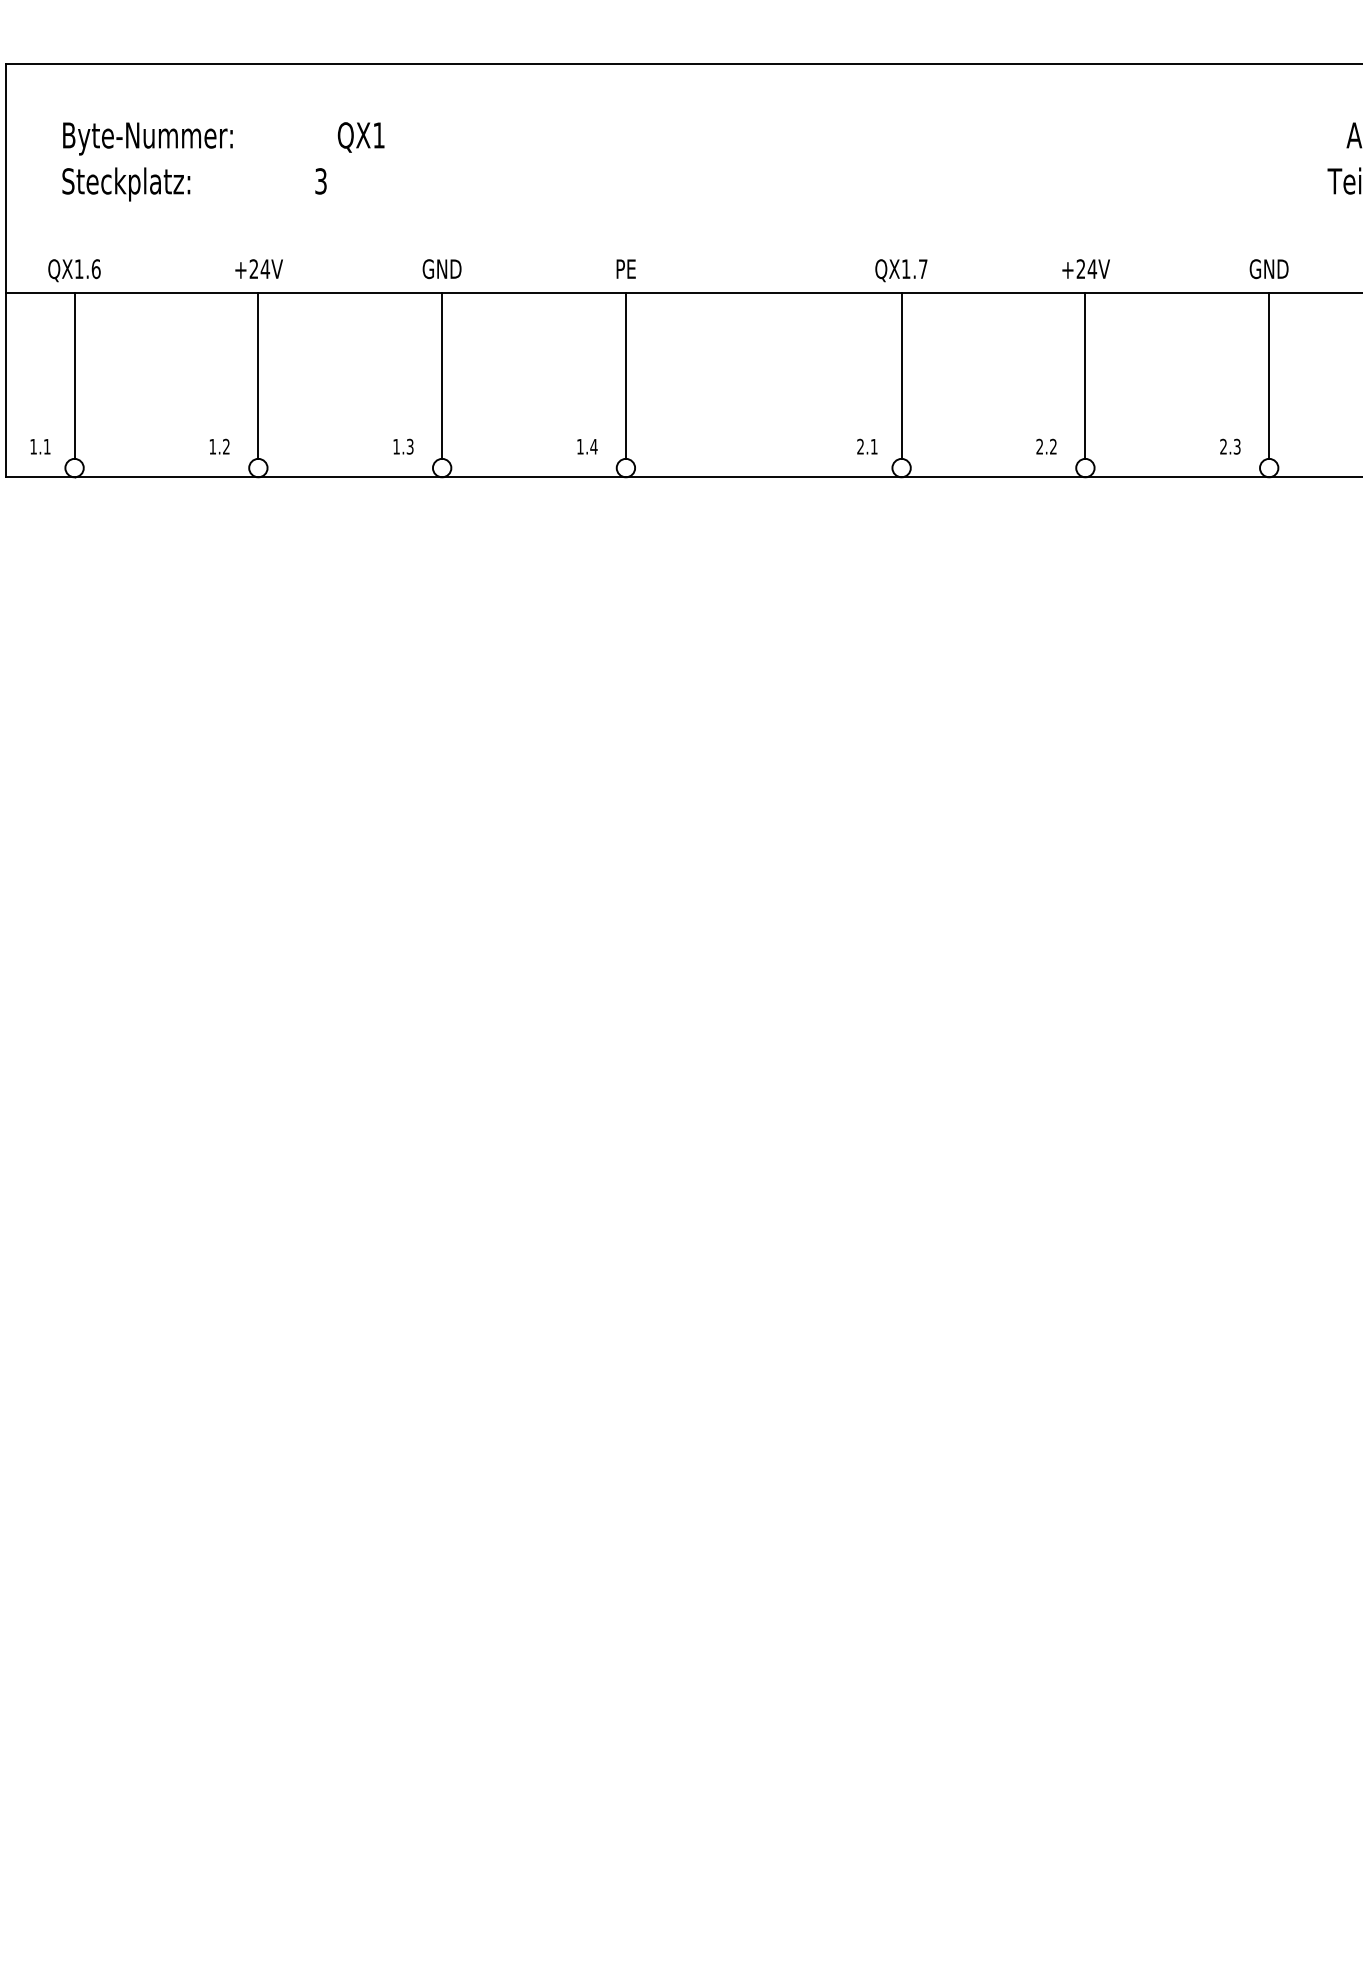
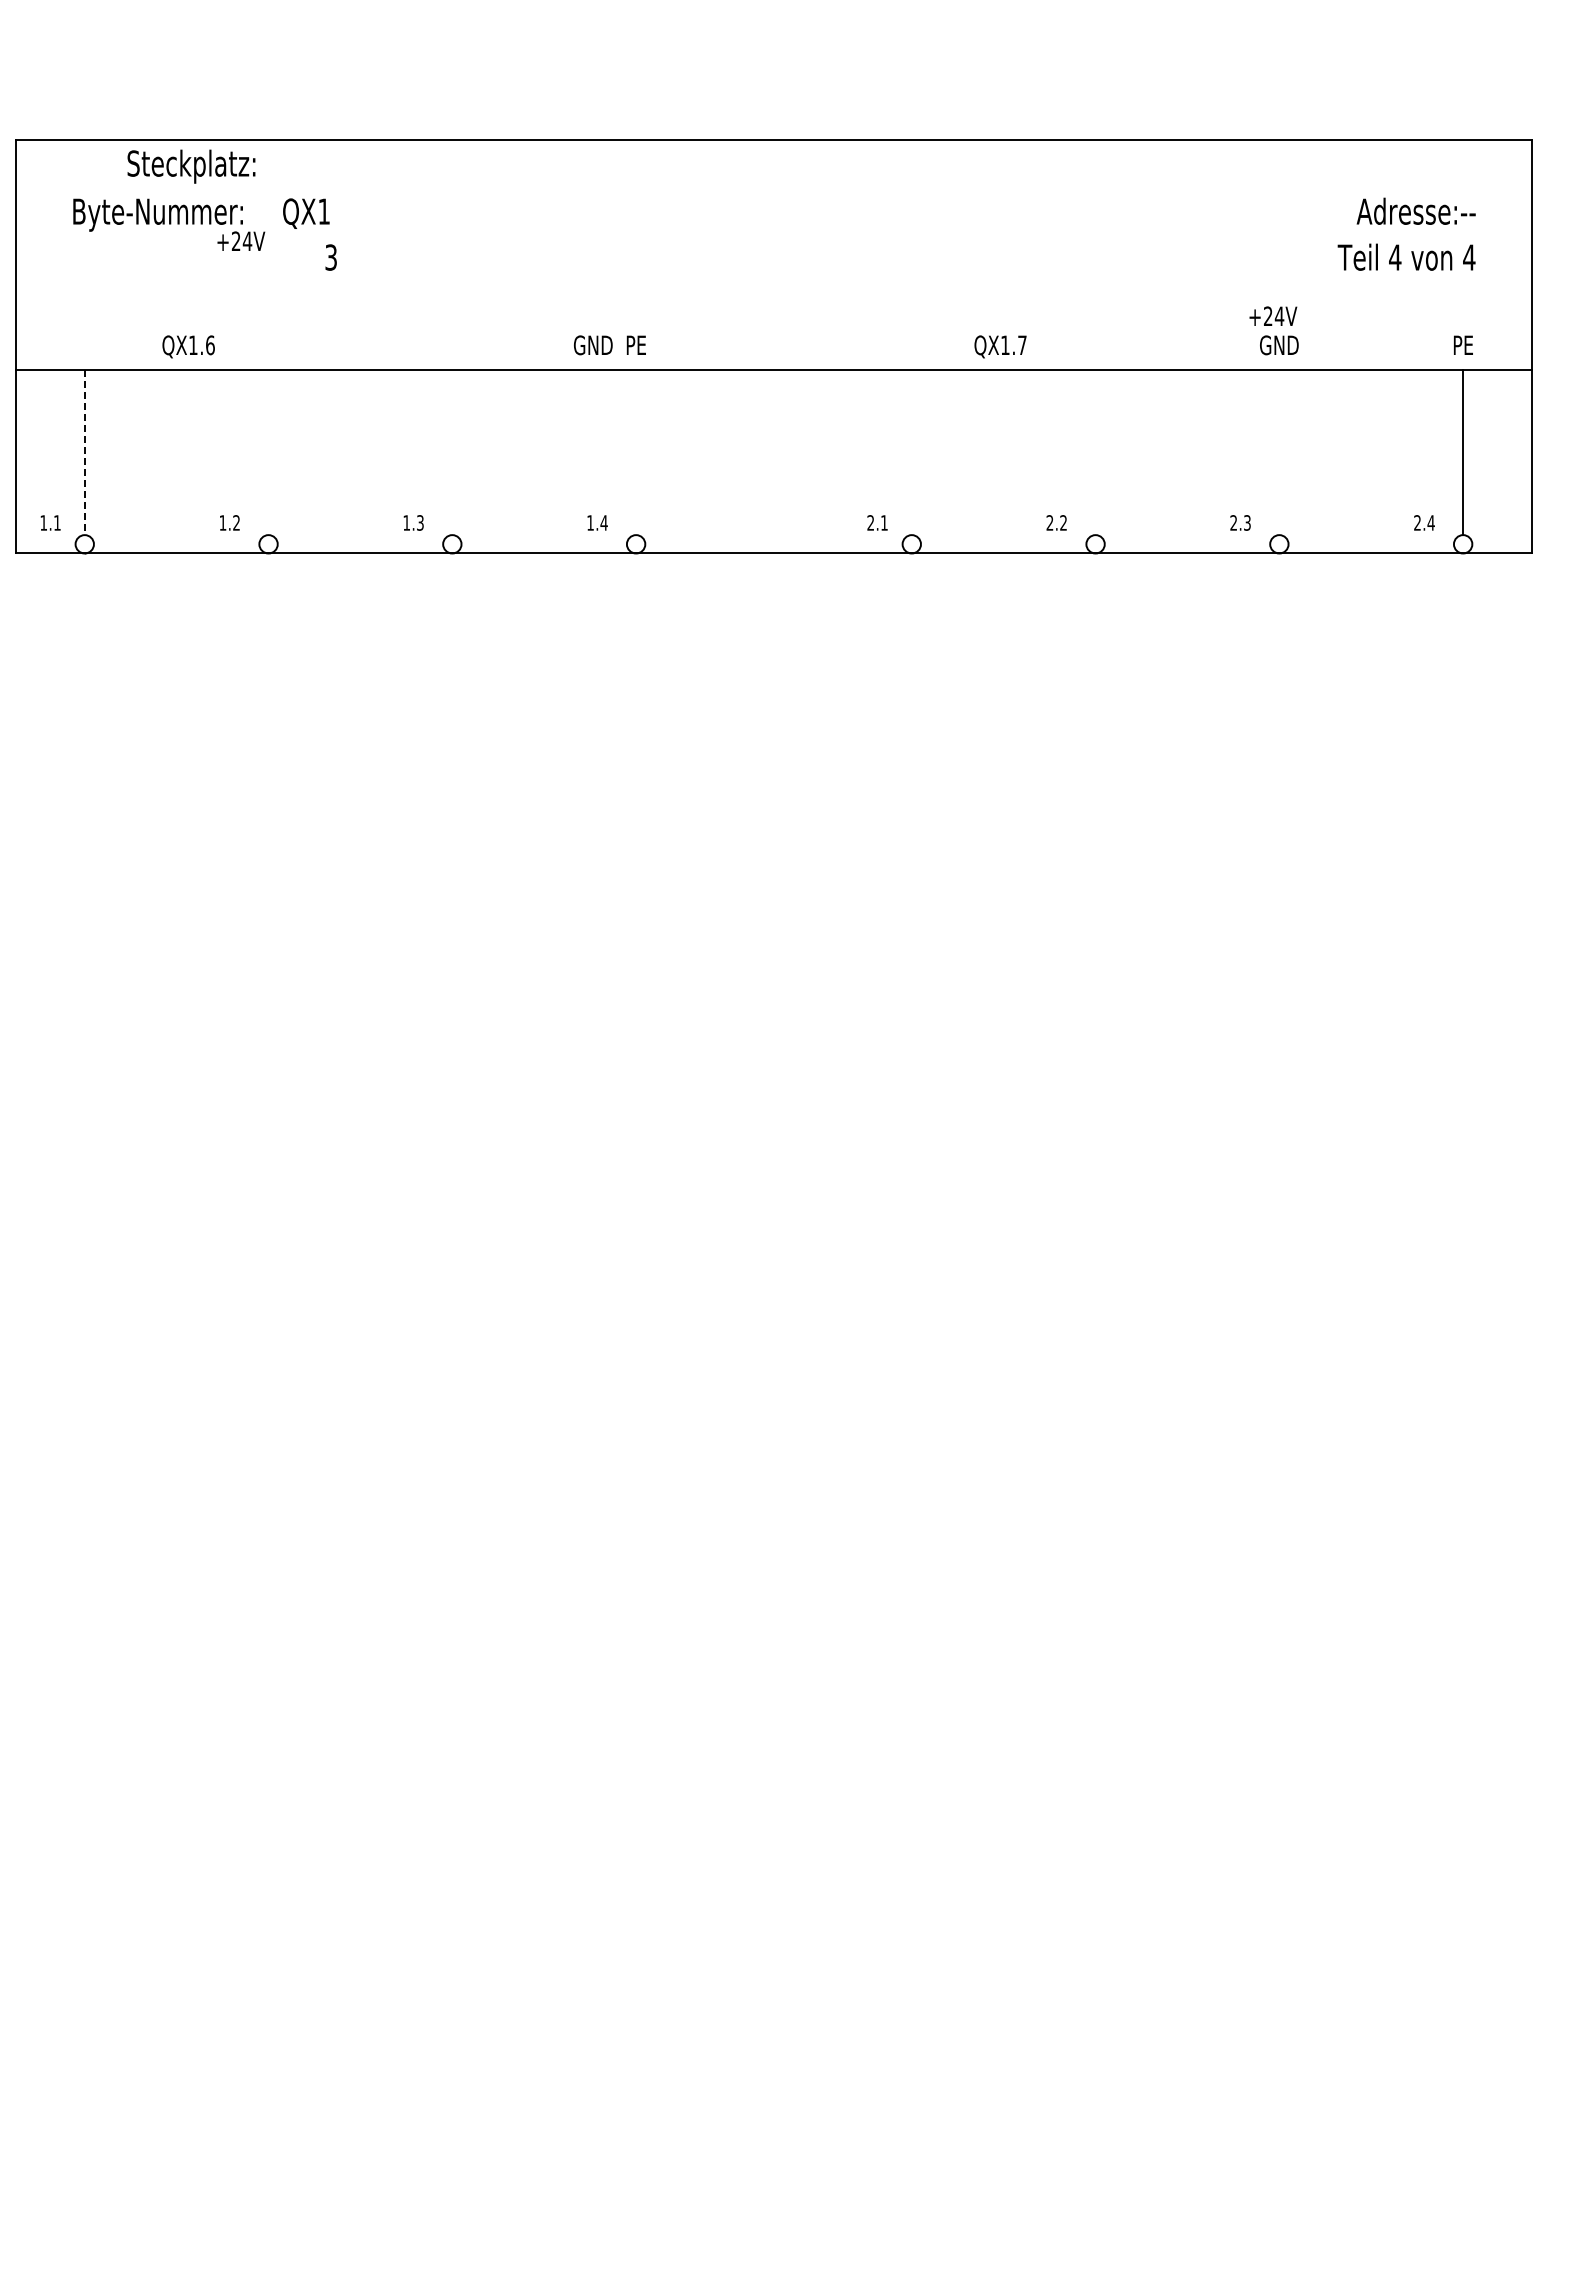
text: (361, 137) -> (306, 213), moved
text: (126, 184) -> (191, 166), moved
text: (259, 268) -> (241, 240), moved
text: (1086, 268) -> (1273, 315), moved
text: (442, 269) -> (593, 345), moved
text: (74, 270) -> (188, 346), moved
text: (901, 270) -> (1000, 346), moved
line: (74, 376) -> (84, 452), solid -> dashed
line: (258, 376) -> (268, 452), removed
line: (442, 376) -> (452, 452), removed
line: (626, 376) -> (636, 452), removed
line: (901, 376) -> (911, 452), removed
line: (1085, 376) -> (1095, 452), removed
line: (1269, 376) -> (1279, 452), removed

